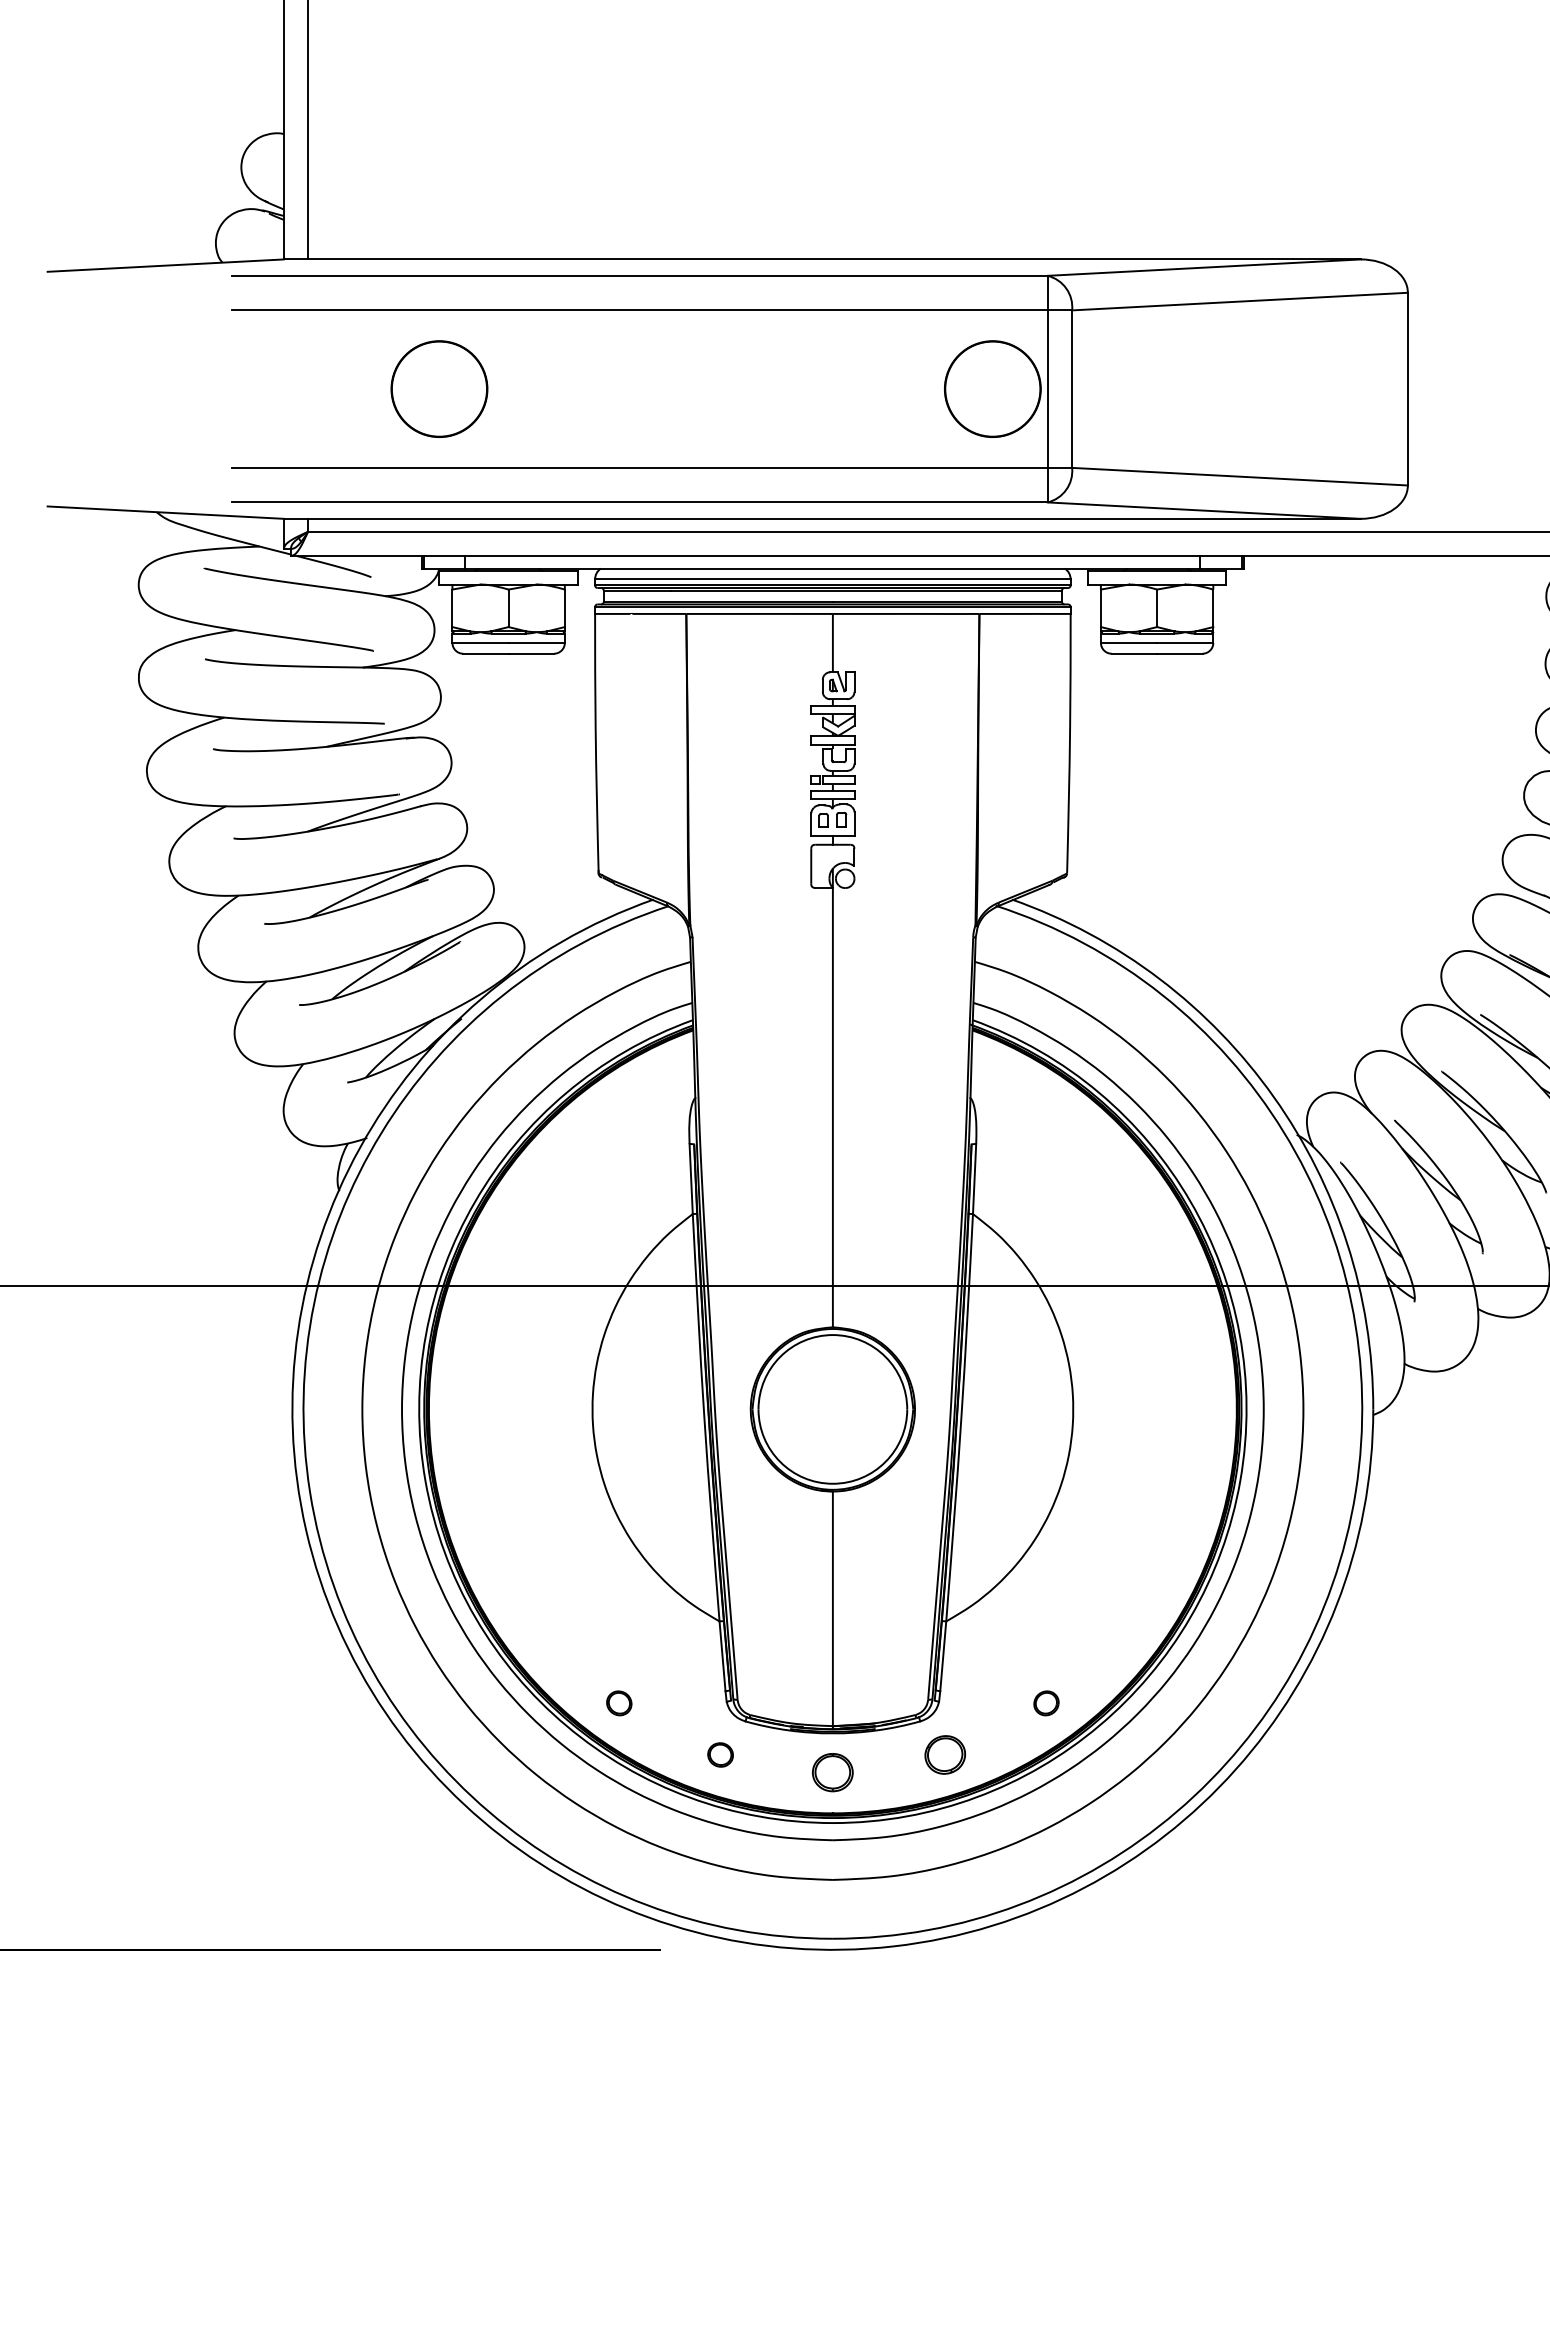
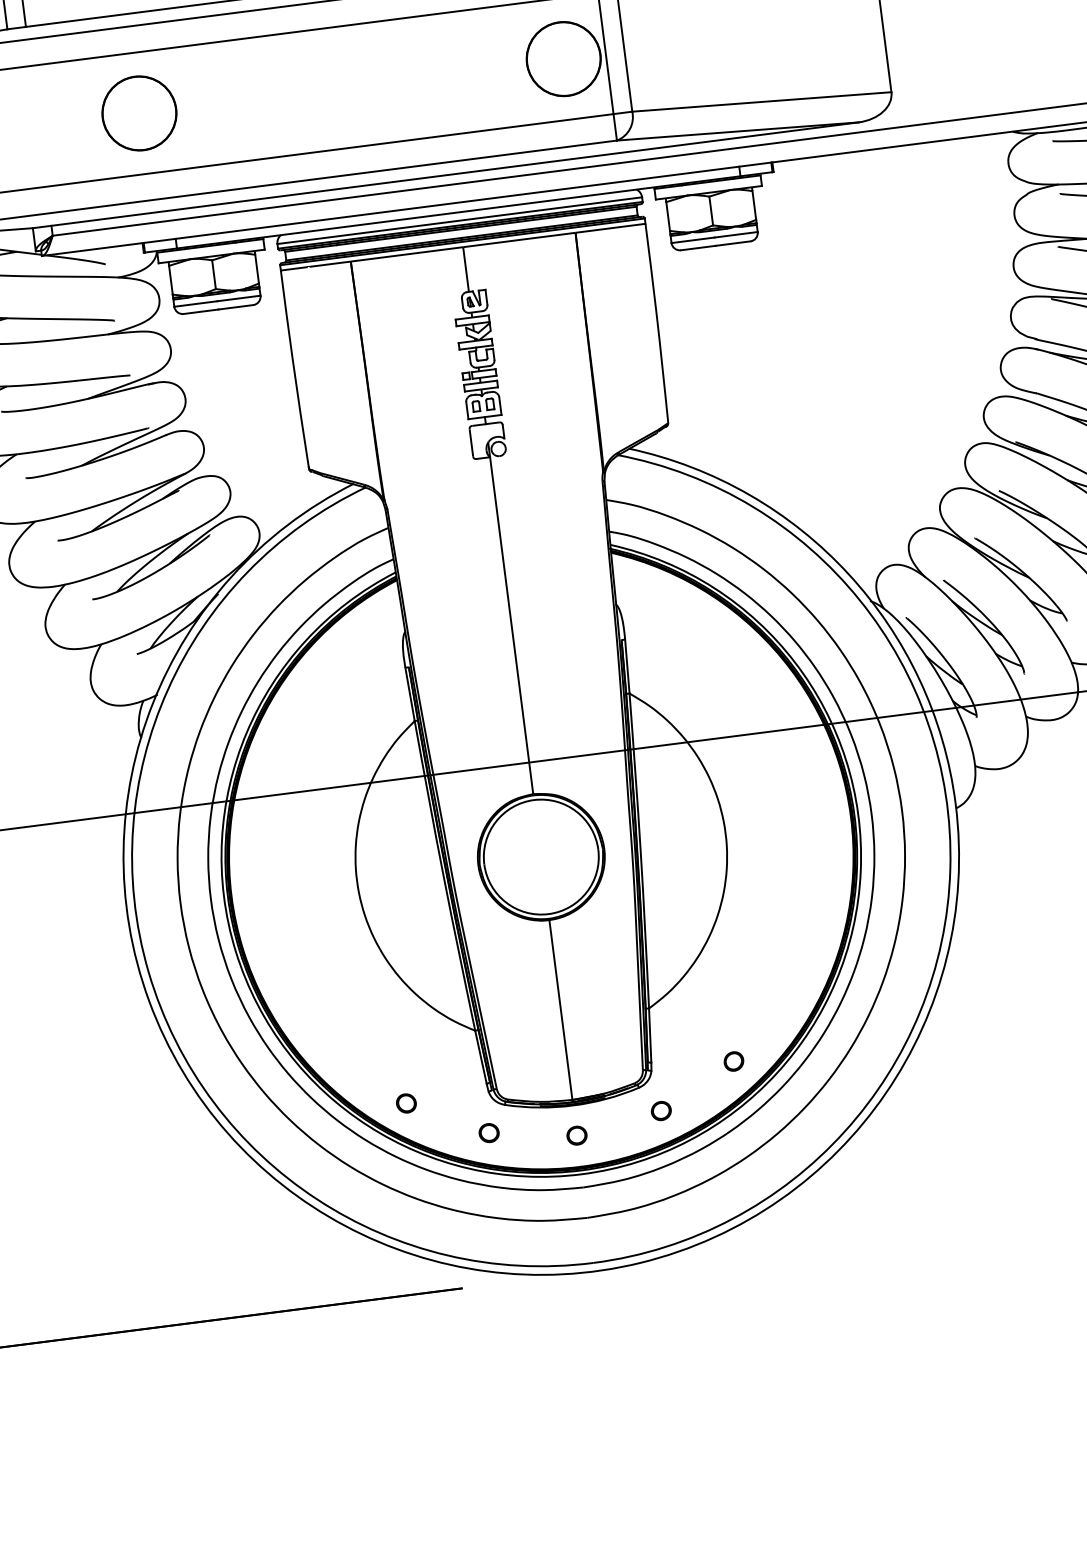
part: (944, 1754) -> (660, 1110), size x0.62
part: (832, 1772) -> (576, 1135), size x0.62

